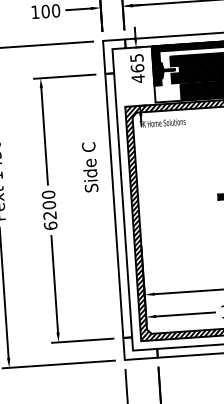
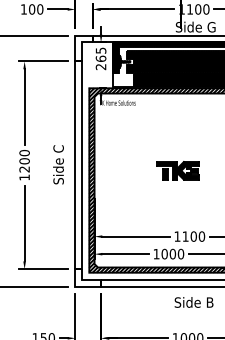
text: (137, 78) -> (100, 66), 465 -> 265
text: (89, 166) -> (58, 164), moved
text: (50, 225) -> (24, 177), 6200 -> 1200

